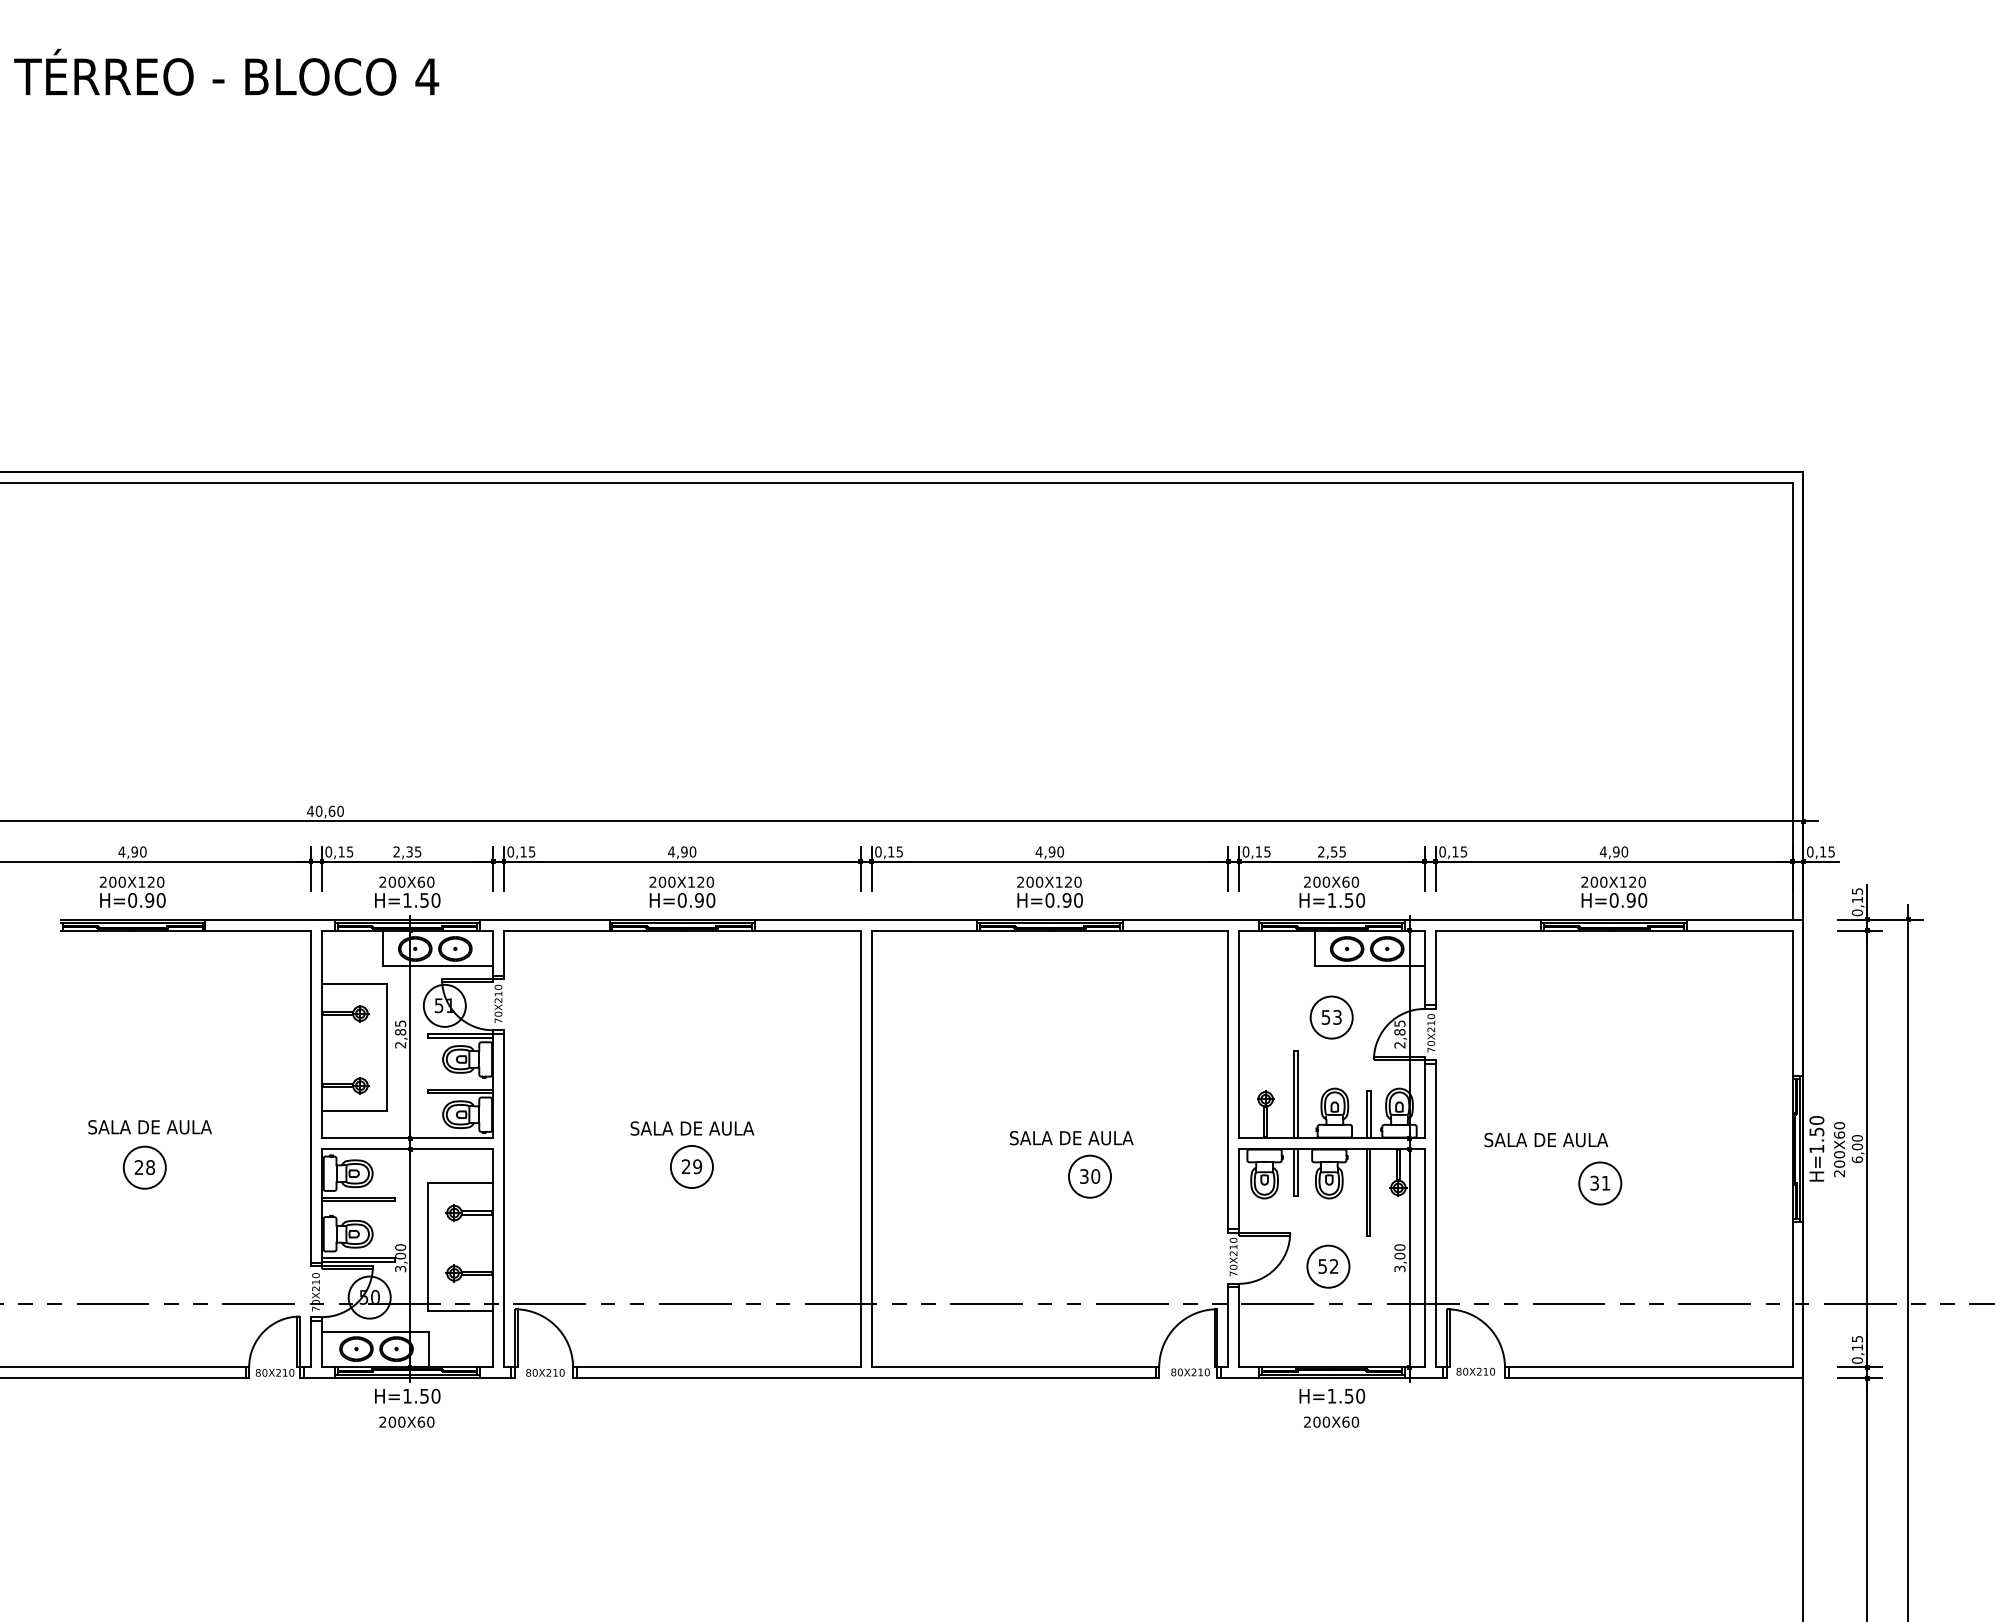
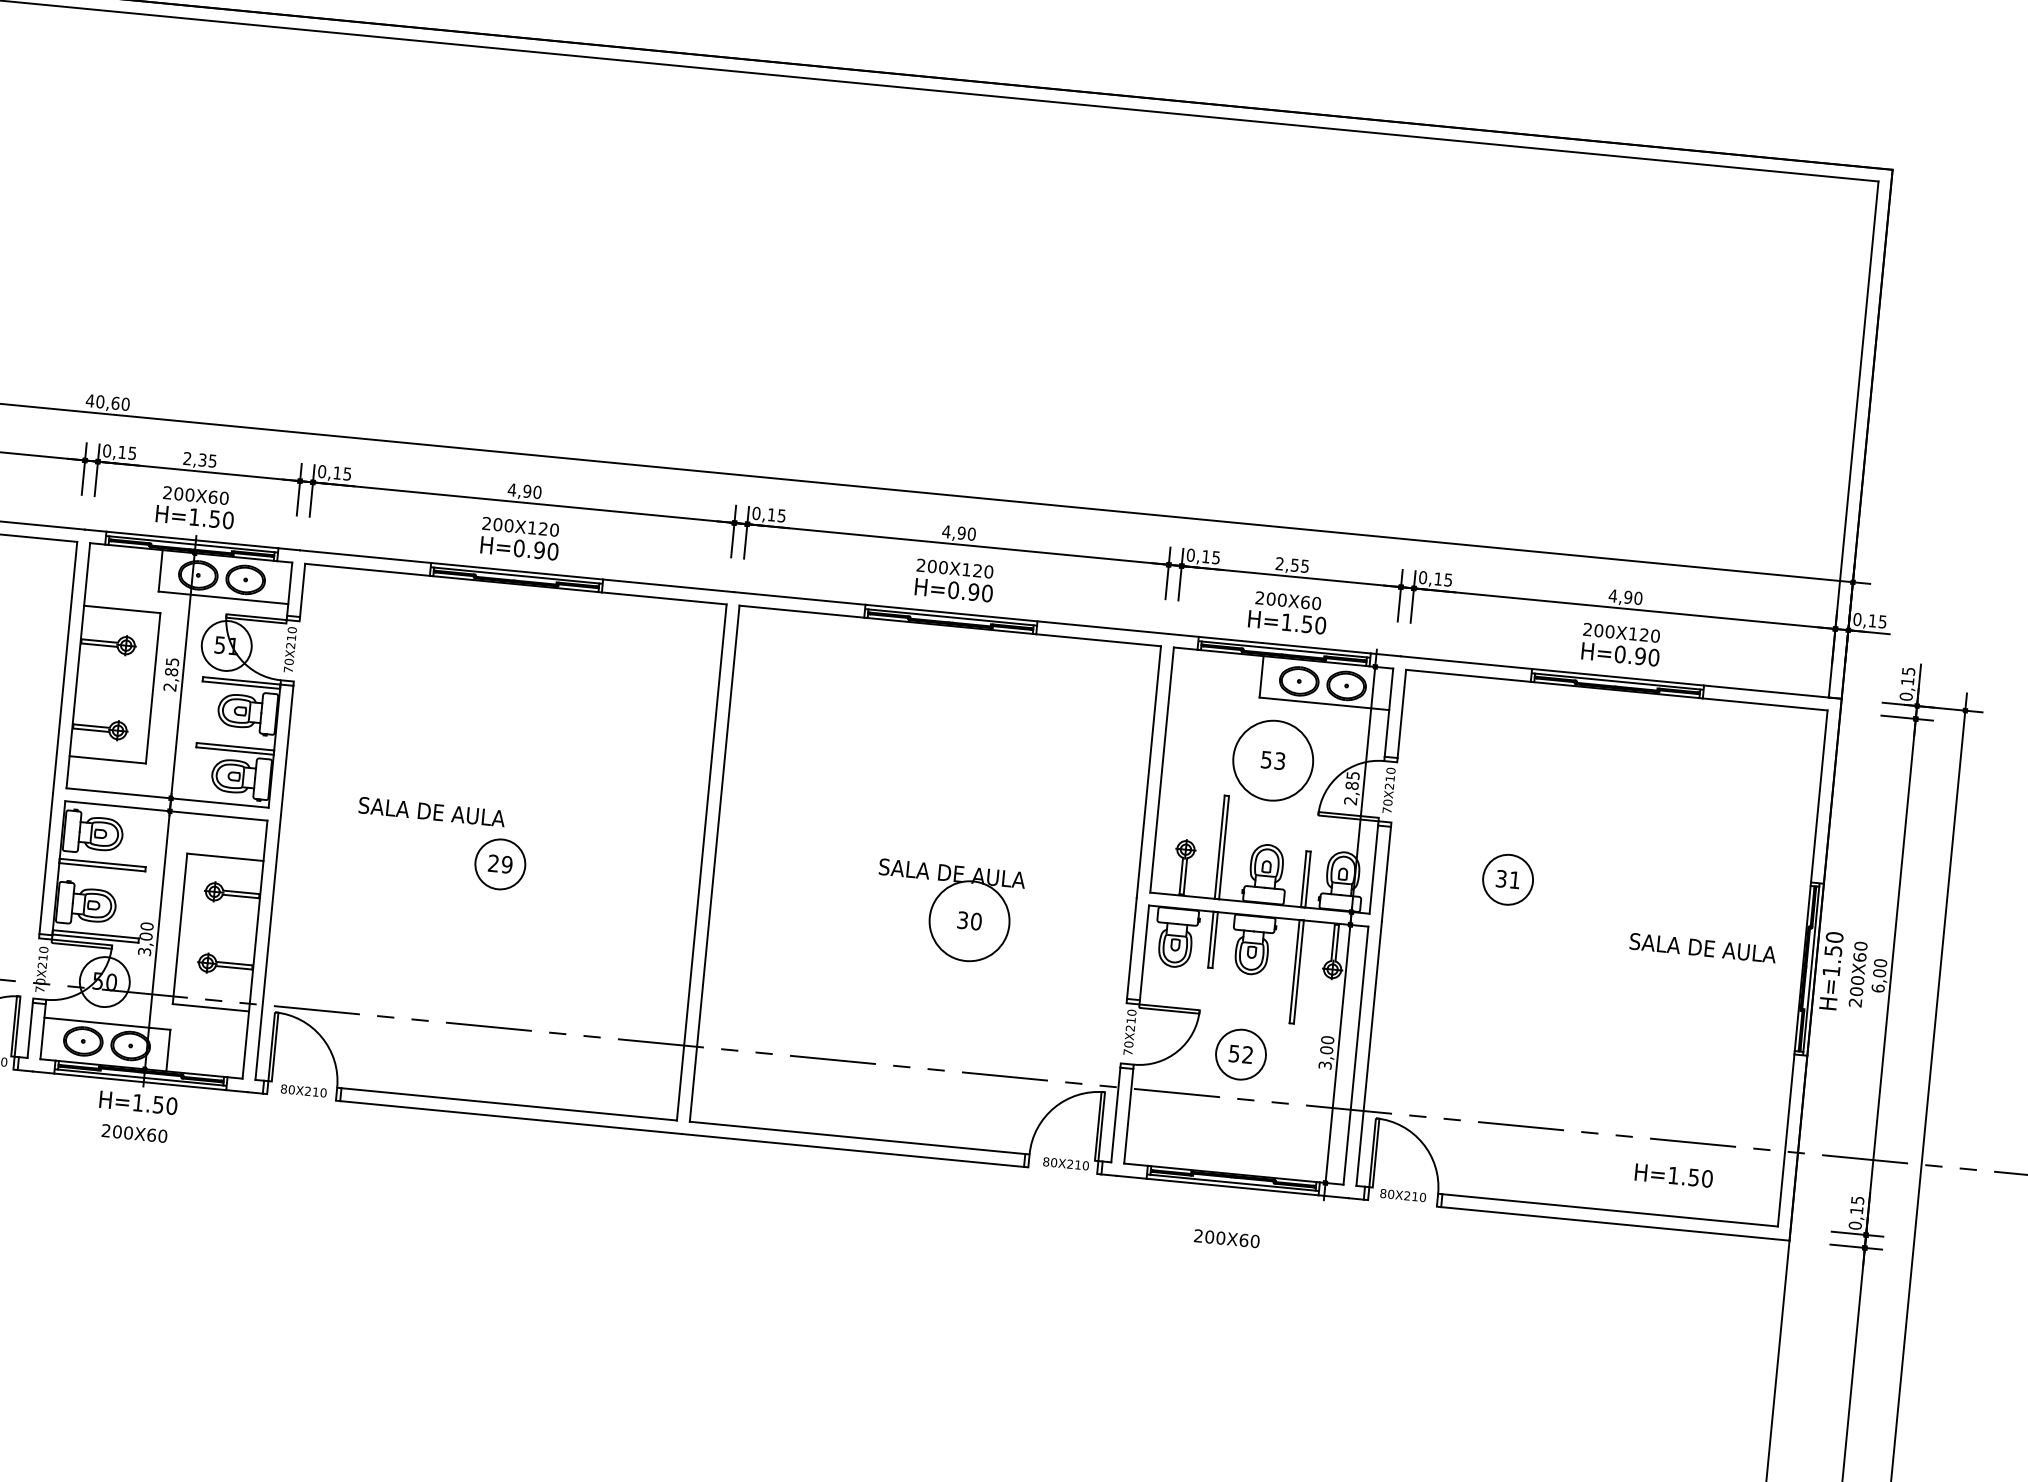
circle: (1331, 1017) -> (1272, 760), size x1.6
text: (692, 1128) -> (432, 811), moved
text: (1546, 1139) -> (1703, 947), moved
circle: (1089, 1176) -> (968, 920), size x1.6
part: (1600, 1183) -> (1508, 879), moved
text: (1332, 1395) -> (1674, 1174), moved

